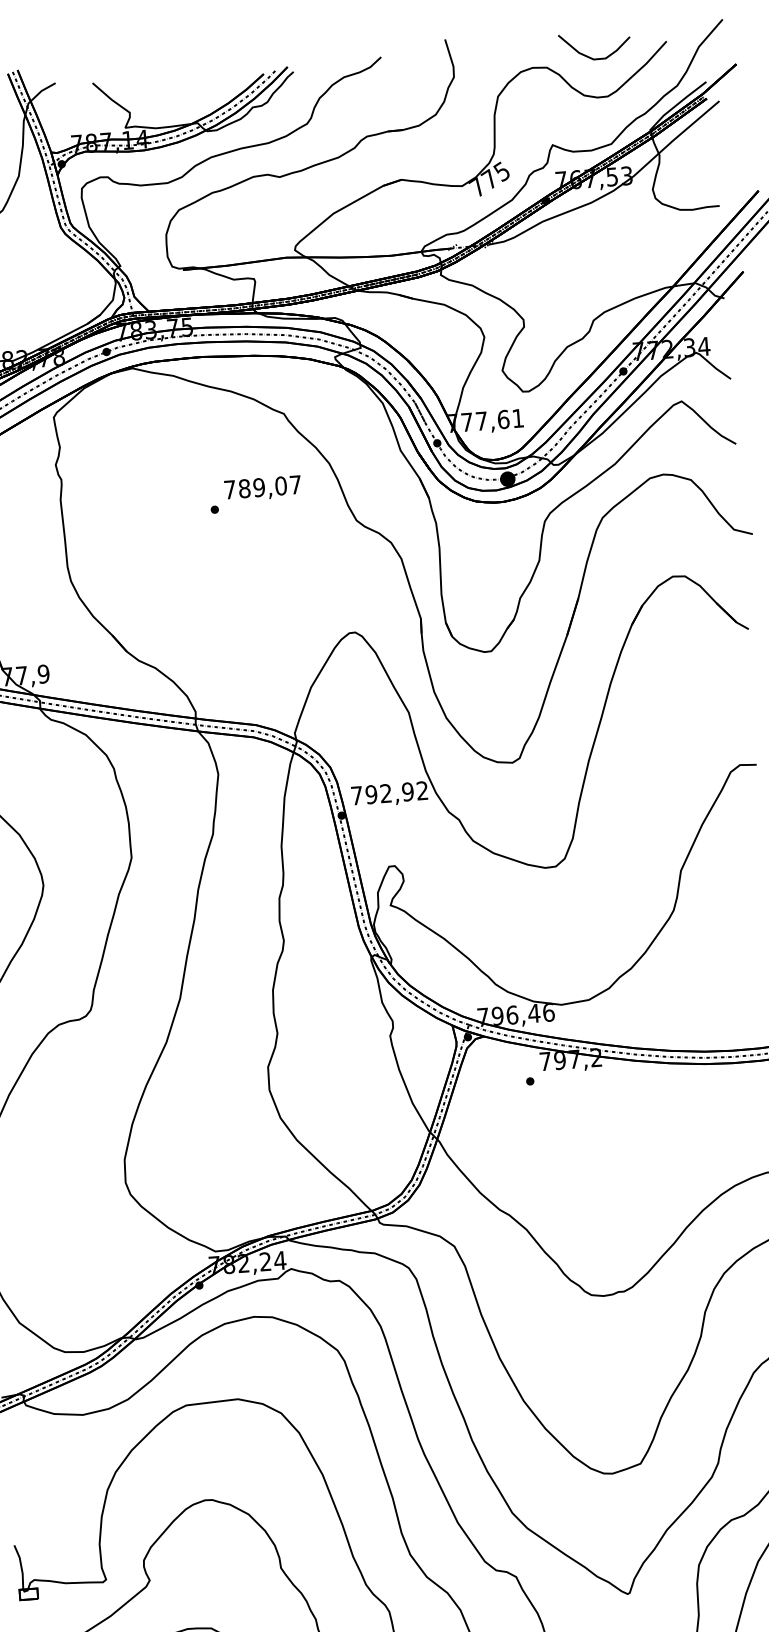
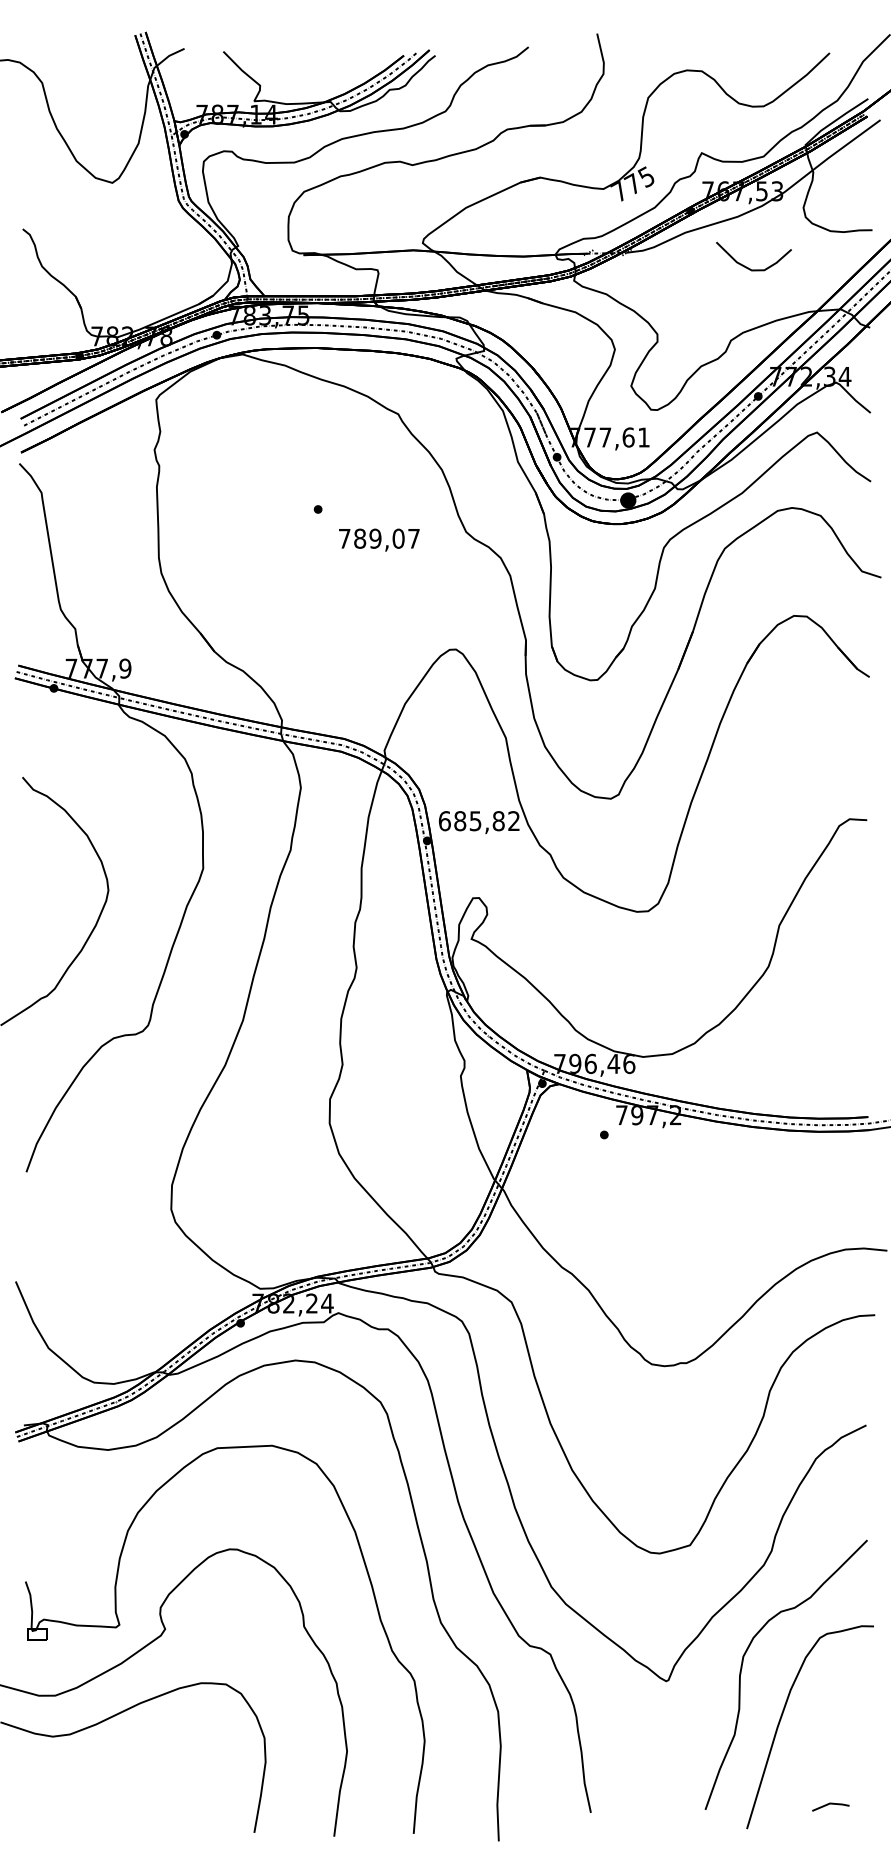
curve: (590, 56) -> (748, 267), moved
text: (263, 488) -> (379, 539), moved
text: (382, 794) -> (471, 821), 792,92 -> 685,82

